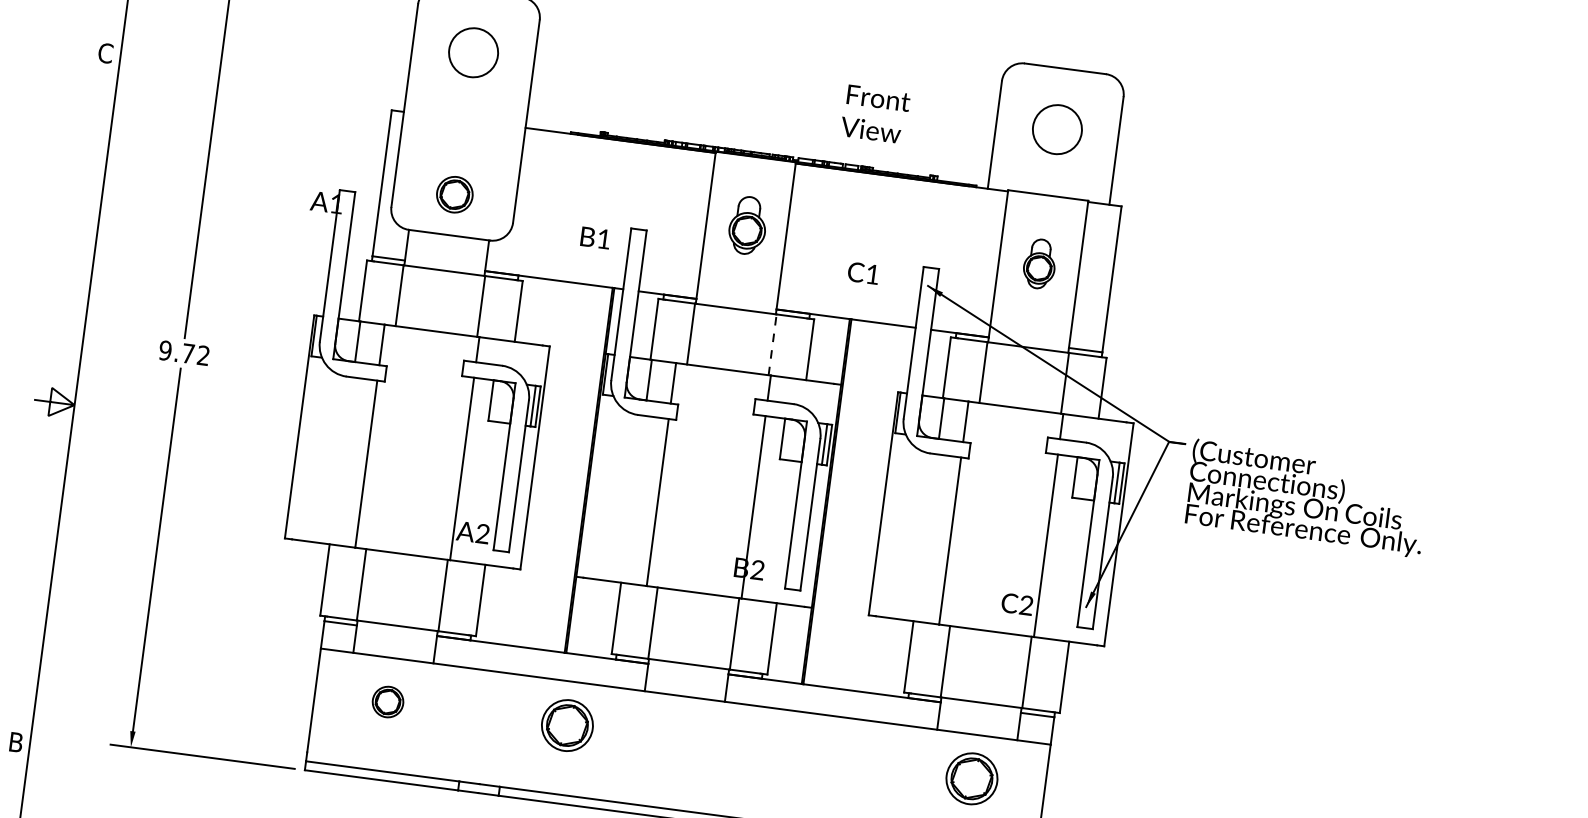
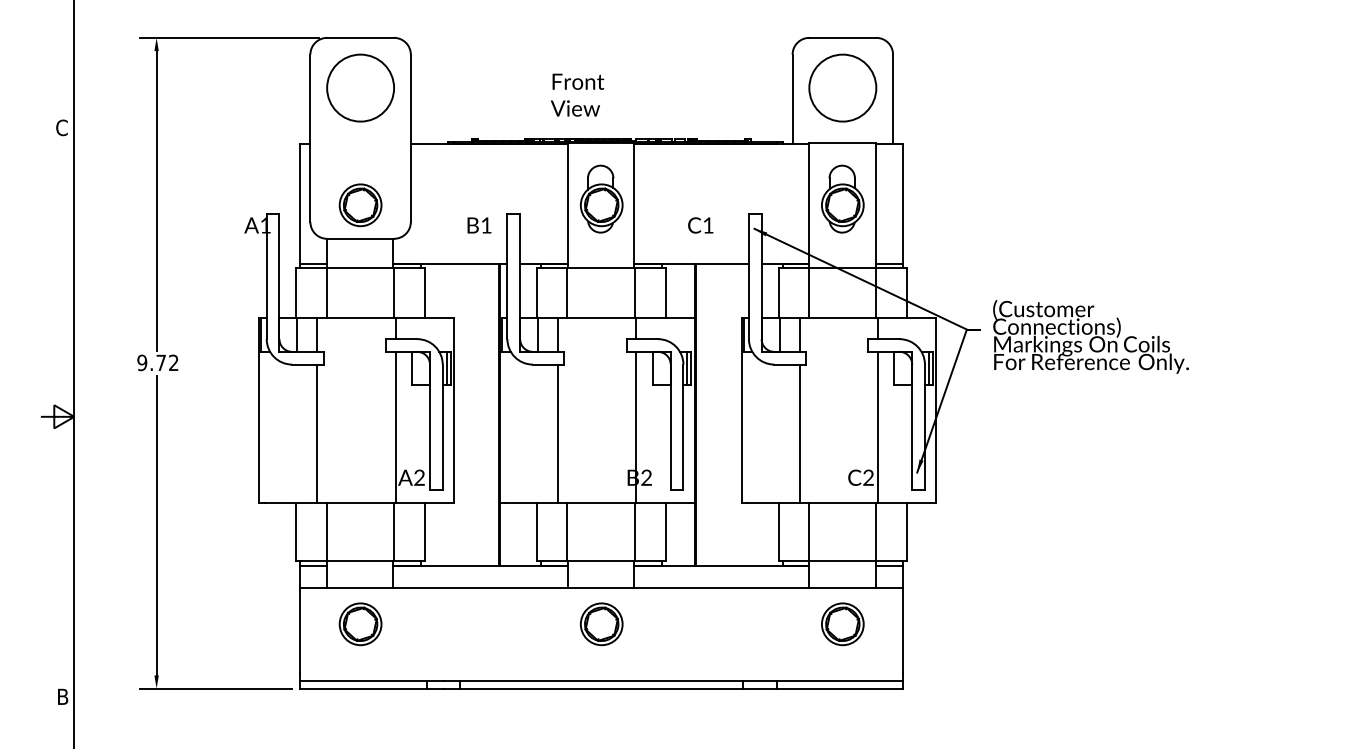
circle: (473, 52) -> (360, 87), size x1.67
text: (875, 113) -> (577, 94), moved
circle: (1057, 128) -> (842, 87), size x1.67
part: (454, 194) -> (360, 205), size x1.43
part: (747, 224) -> (601, 198), size x1.43
part: (1039, 263) -> (842, 198), size x1.67
line: (772, 343) -> (634, 292), dashed -> solid
text: (1306, 497) -> (1090, 336), moved
part: (387, 702) -> (360, 624), size x1.67
part: (567, 725) -> (601, 624), moved

